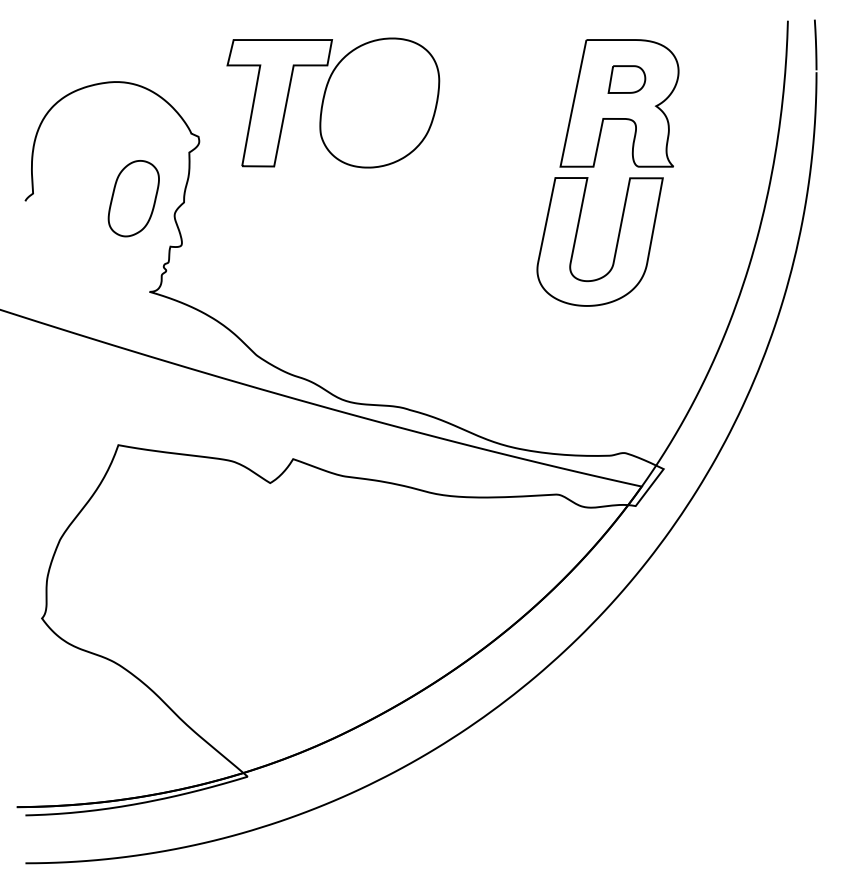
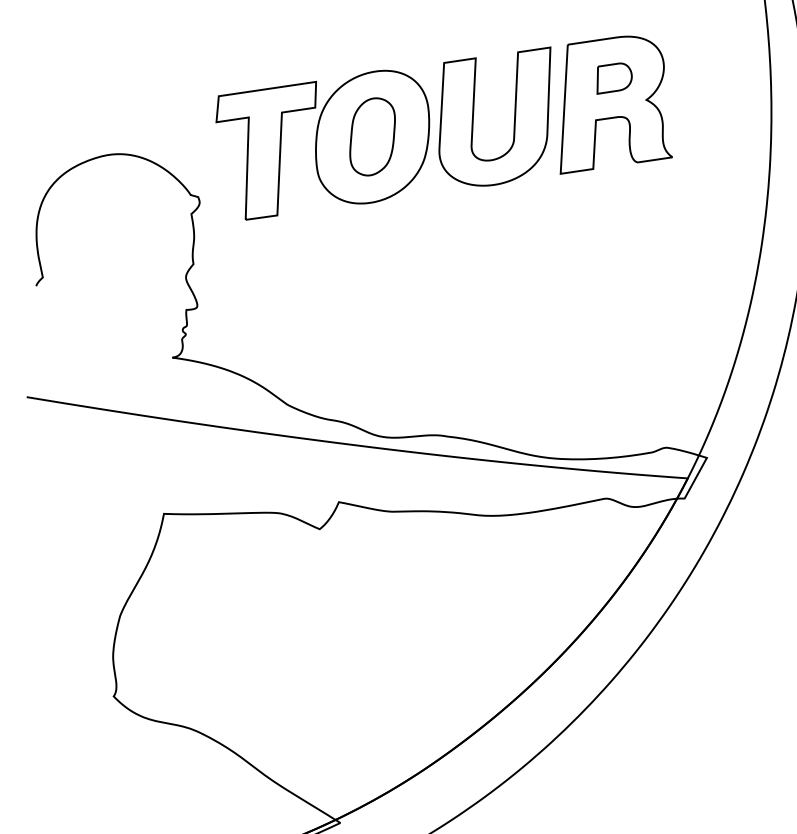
part: (133, 198) -> (372, 136), moved
part: (615, 246) -> (513, 121), moved

